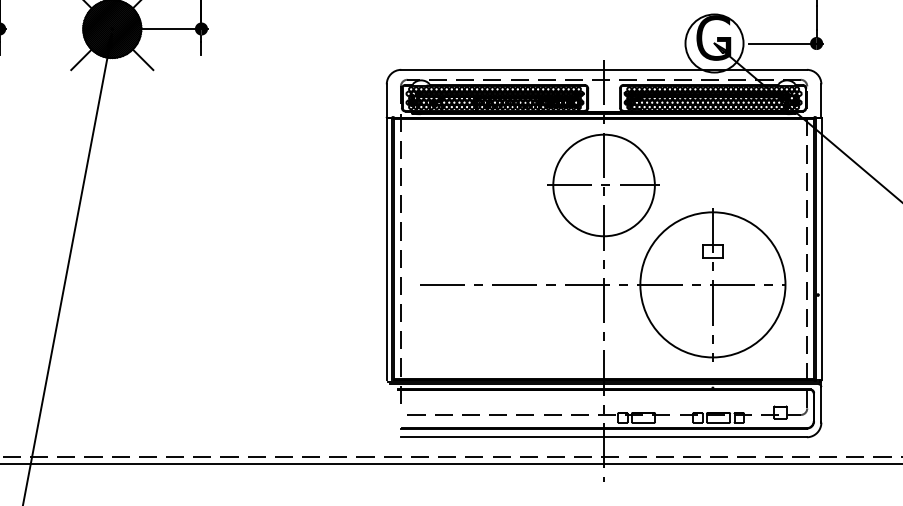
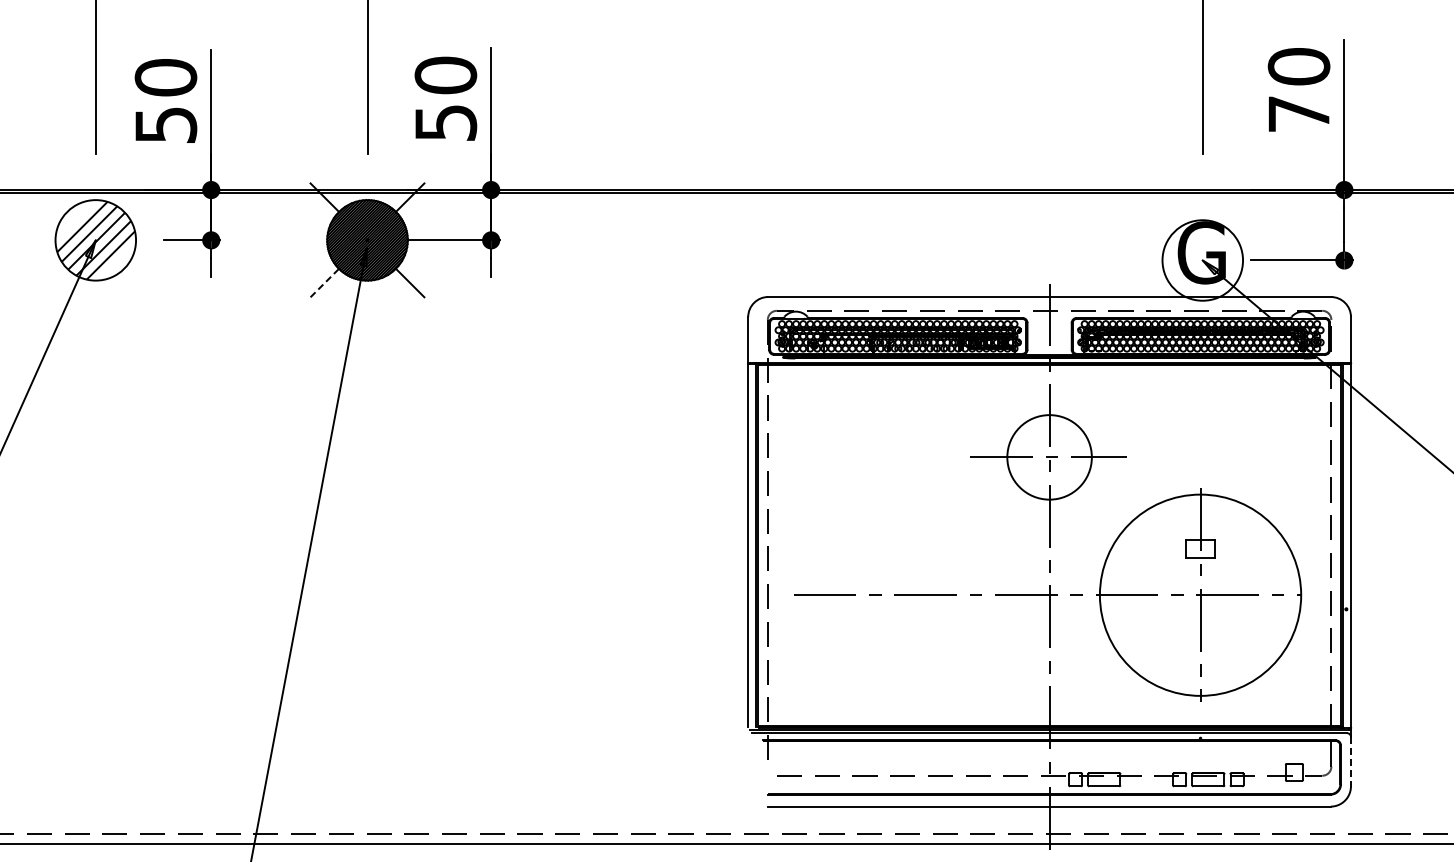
line: (82, 59) -> (325, 282), solid -> dashed
circle: (604, 184) -> (1049, 456), size x0.6
line: (821, 404) -> (1351, 760), solid -> dashed

